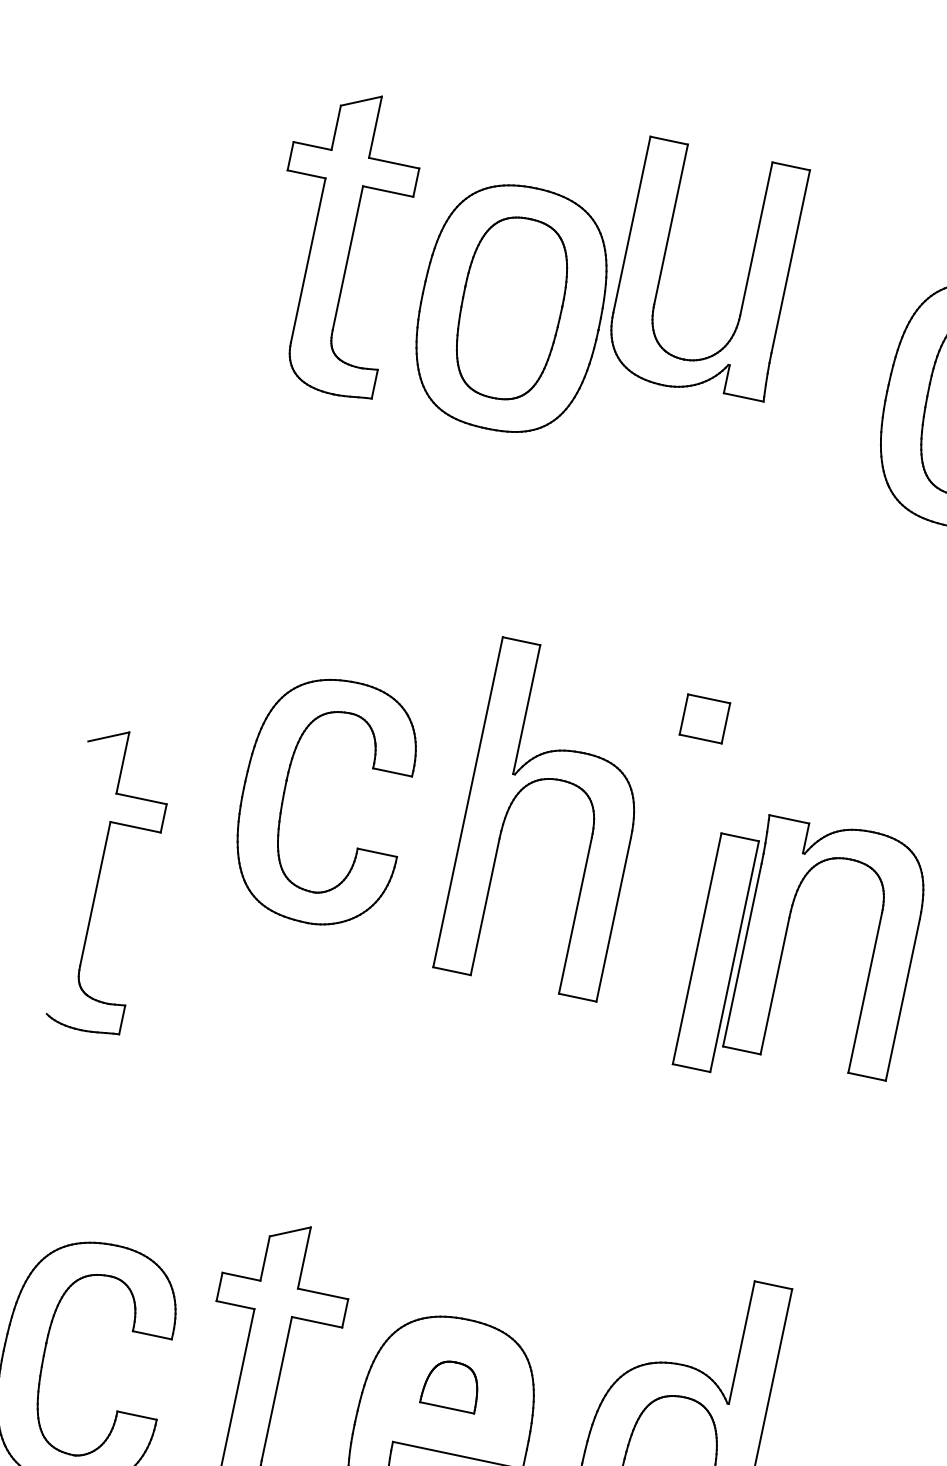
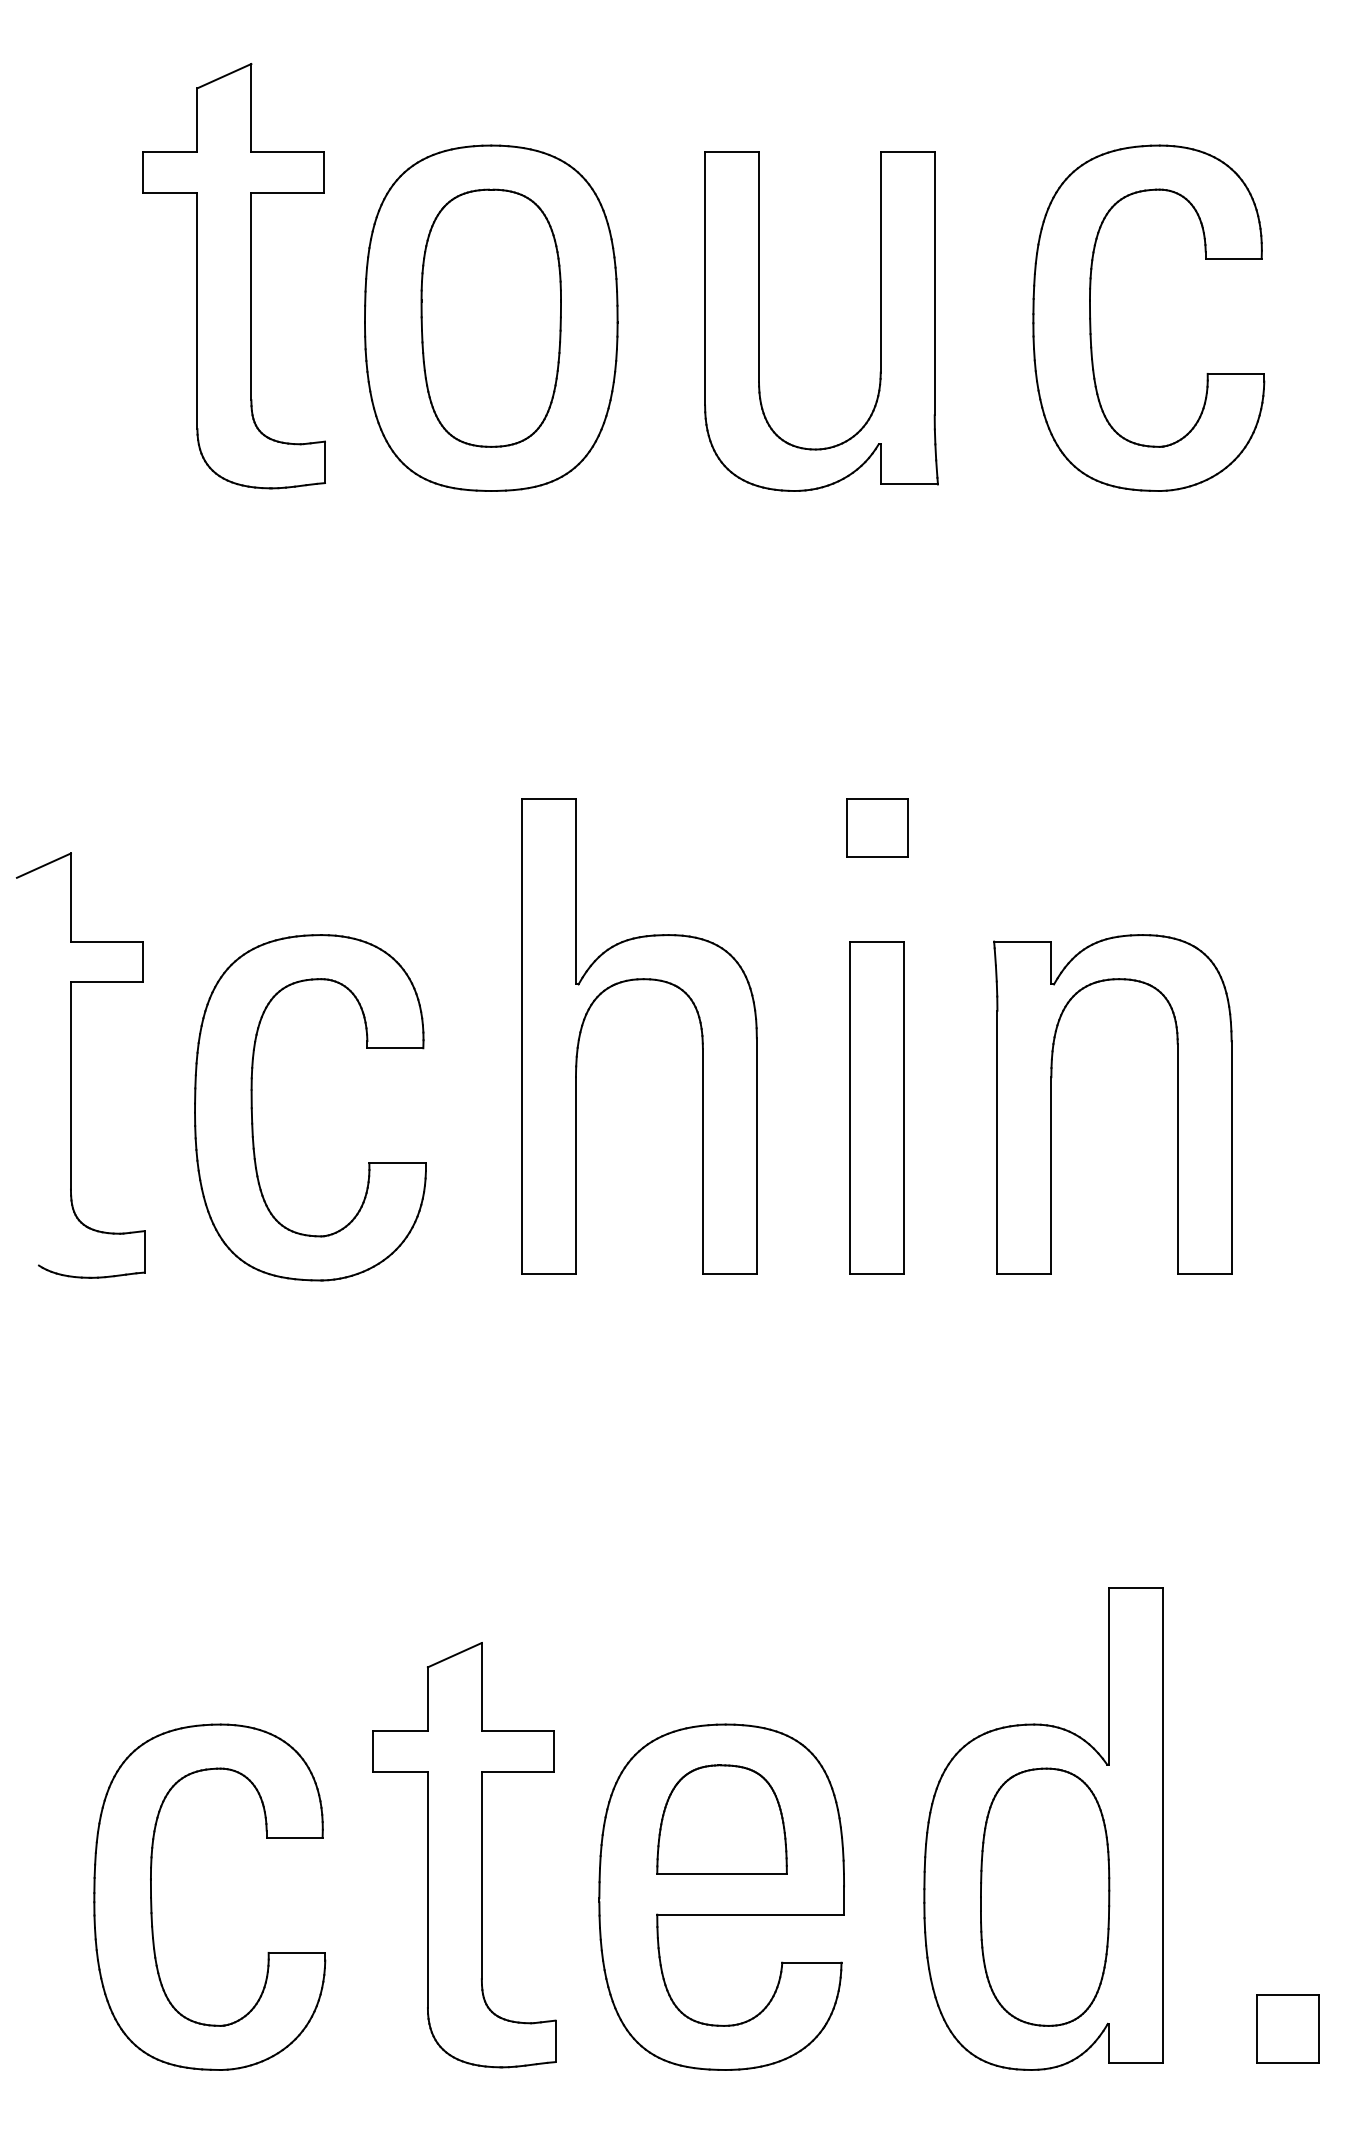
part: (747, 280) -> (880, 321), moved
part: (550, 779) -> (629, 981), moved
part: (284, 792) -> (252, 1107), moved
part: (98, 879) -> (71, 1065), moved
part: (715, 952) -> (876, 1107), moved
part: (451, 1385) -> (721, 1819), size x1.67

